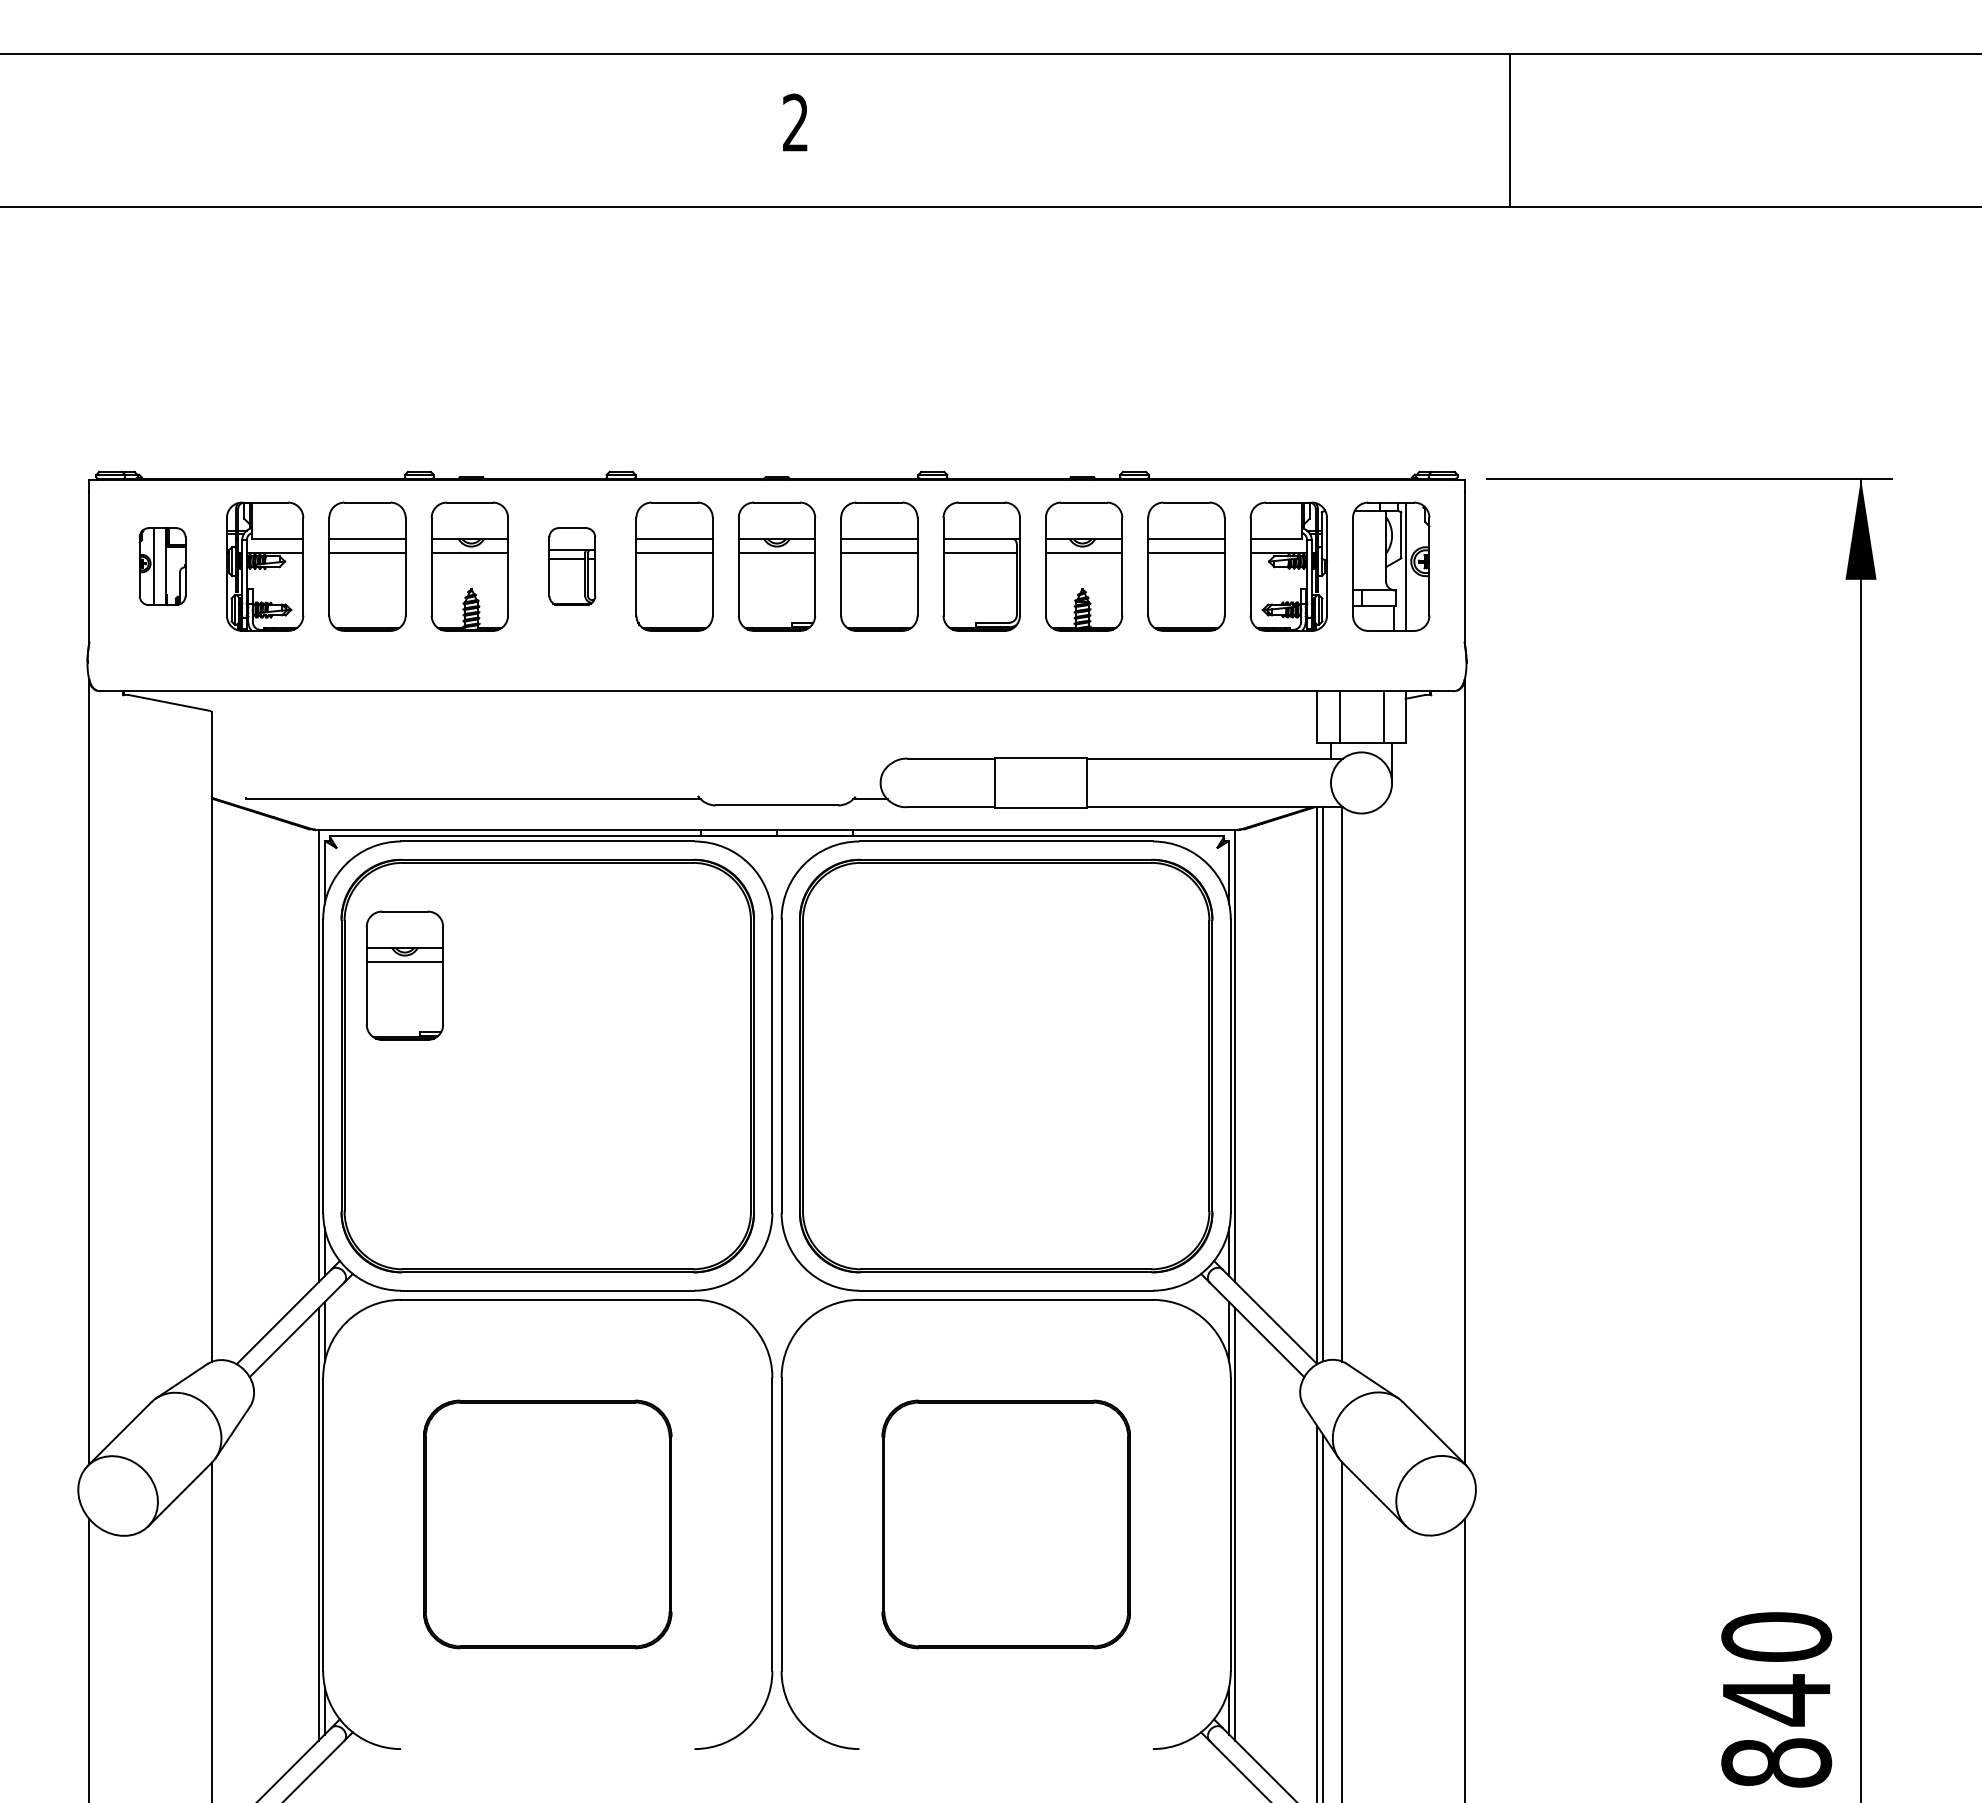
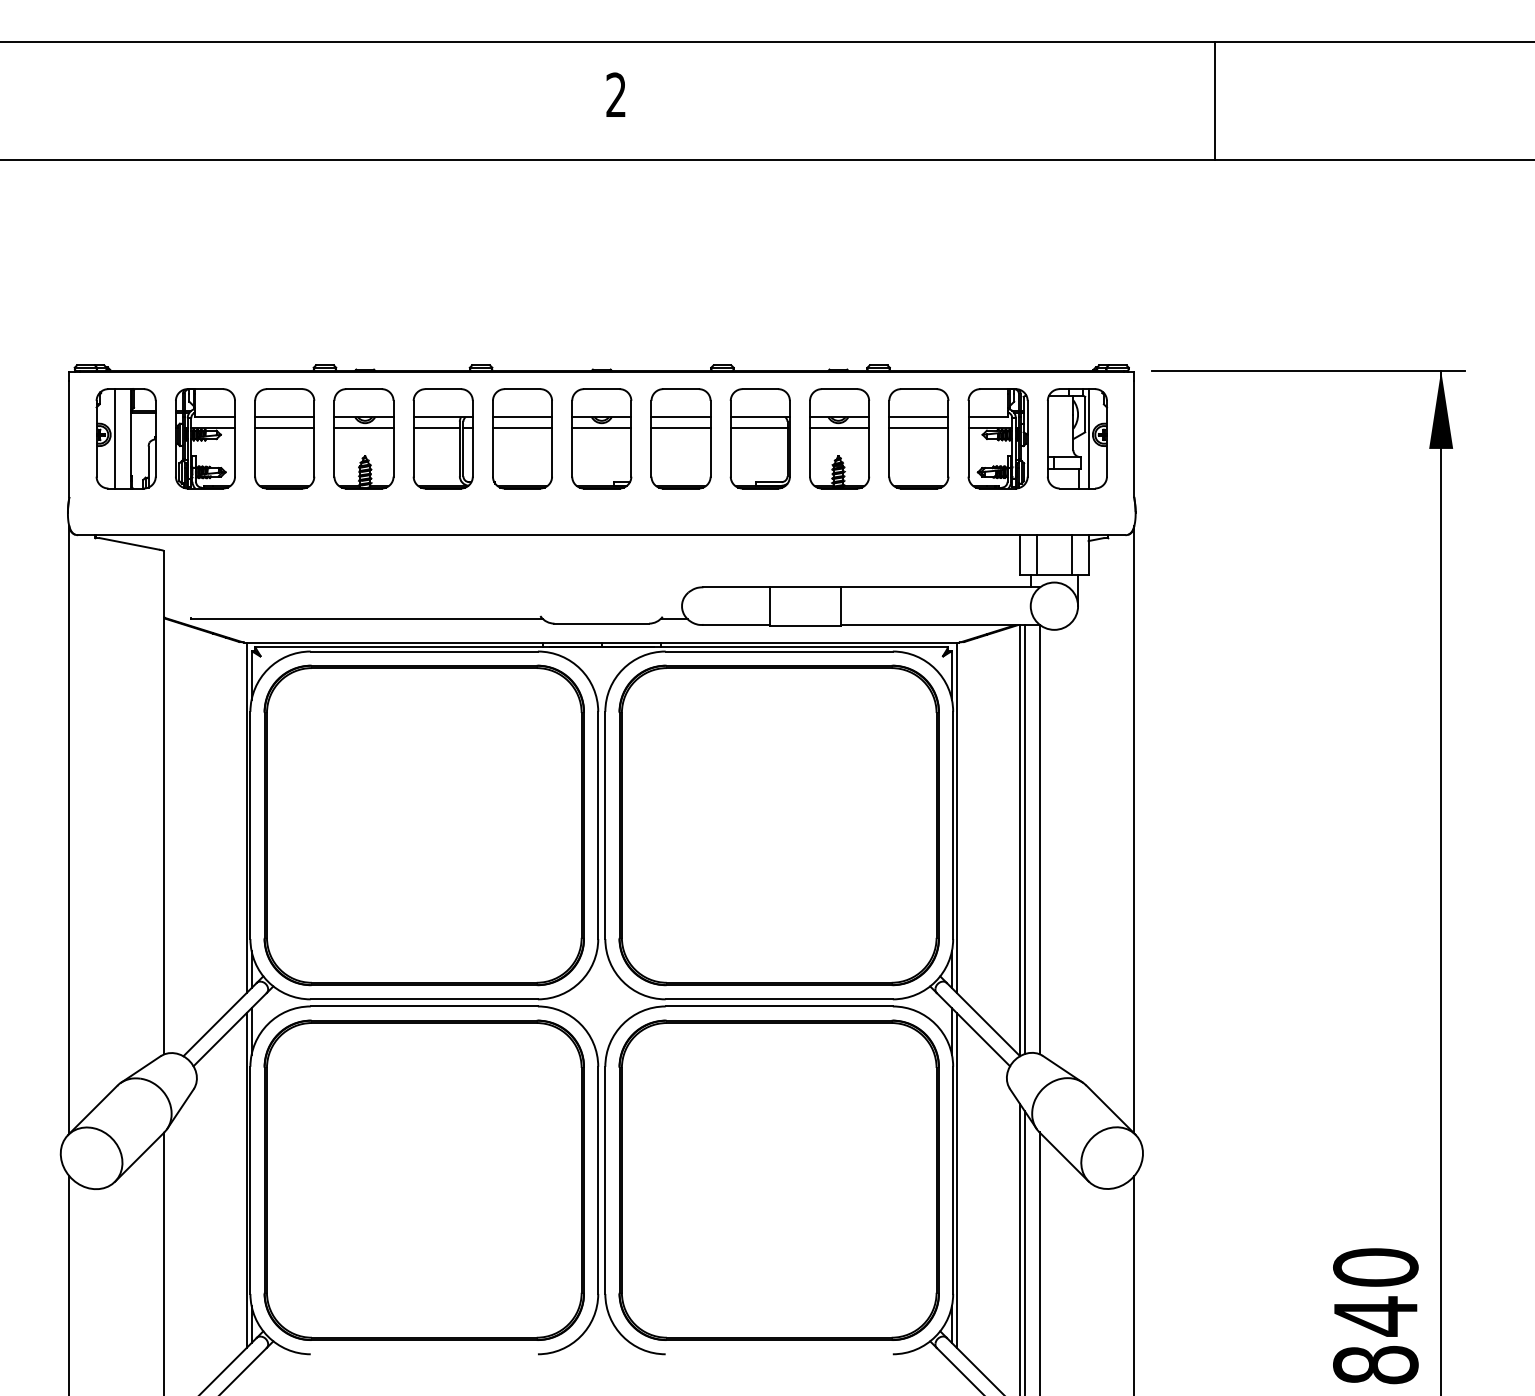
line: (1509, 129) -> (1214, 100), moved
part: (162, 566) -> (125, 438), size x1.67
part: (572, 566) -> (443, 438), size x1.67
part: (404, 975) -> (313, 755), removed
part: (547, 1524) -> (424, 1180), size x1.67
part: (1006, 1524) -> (779, 1180), size x1.67

